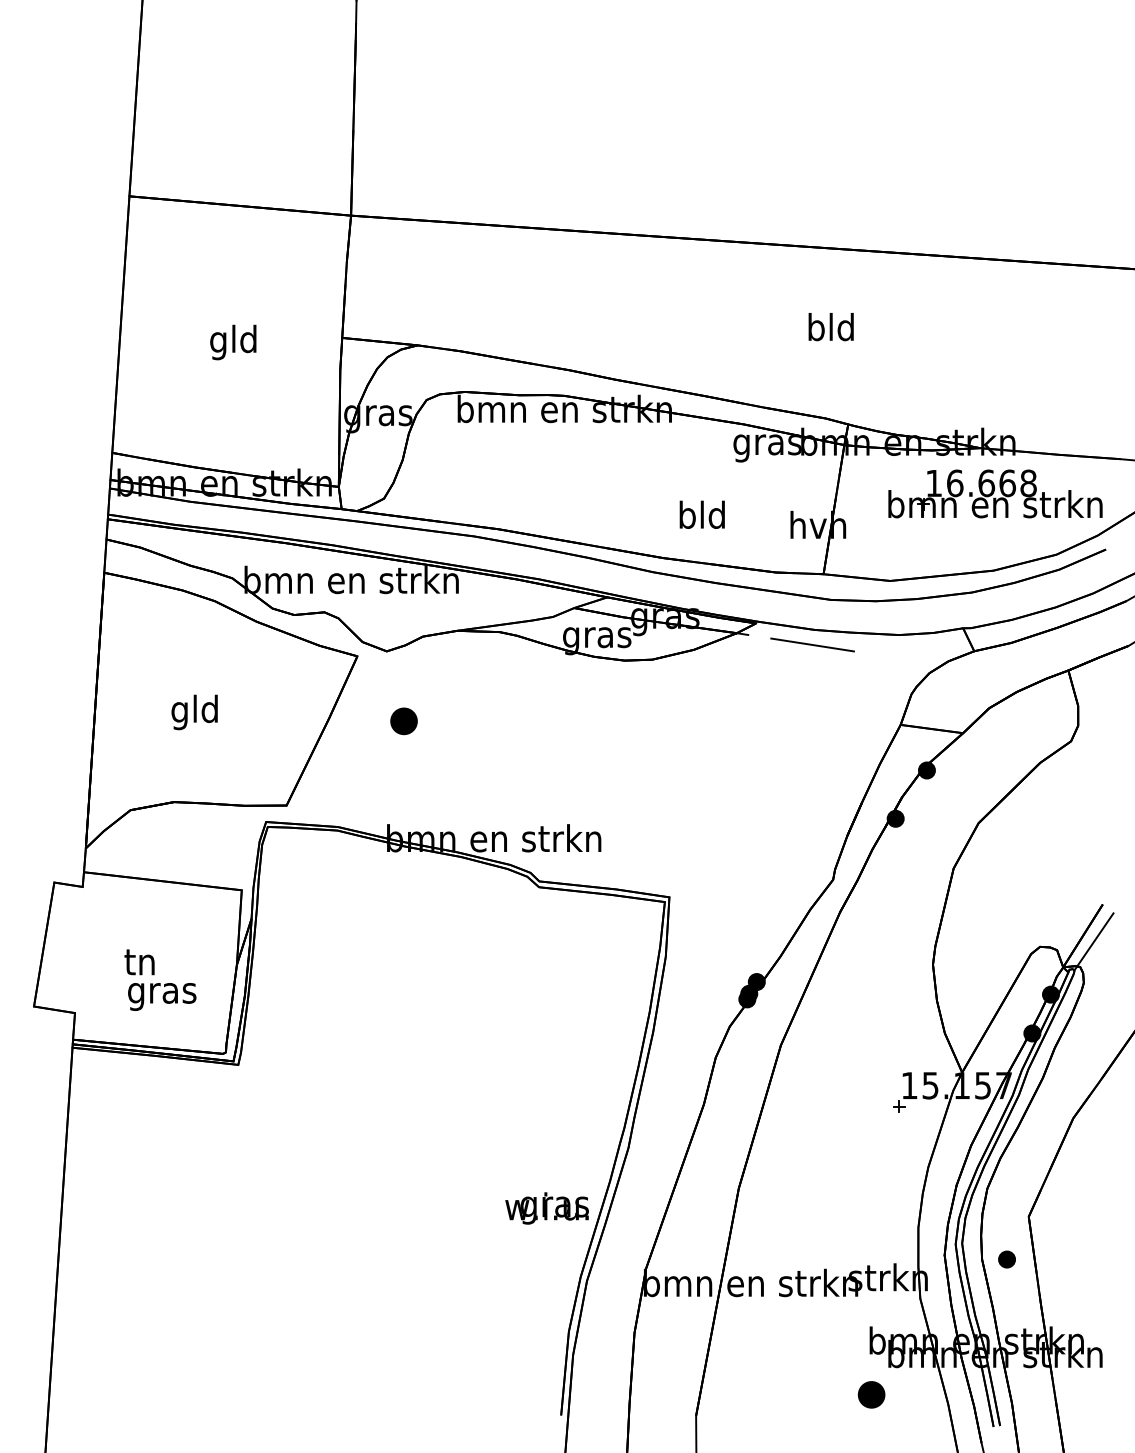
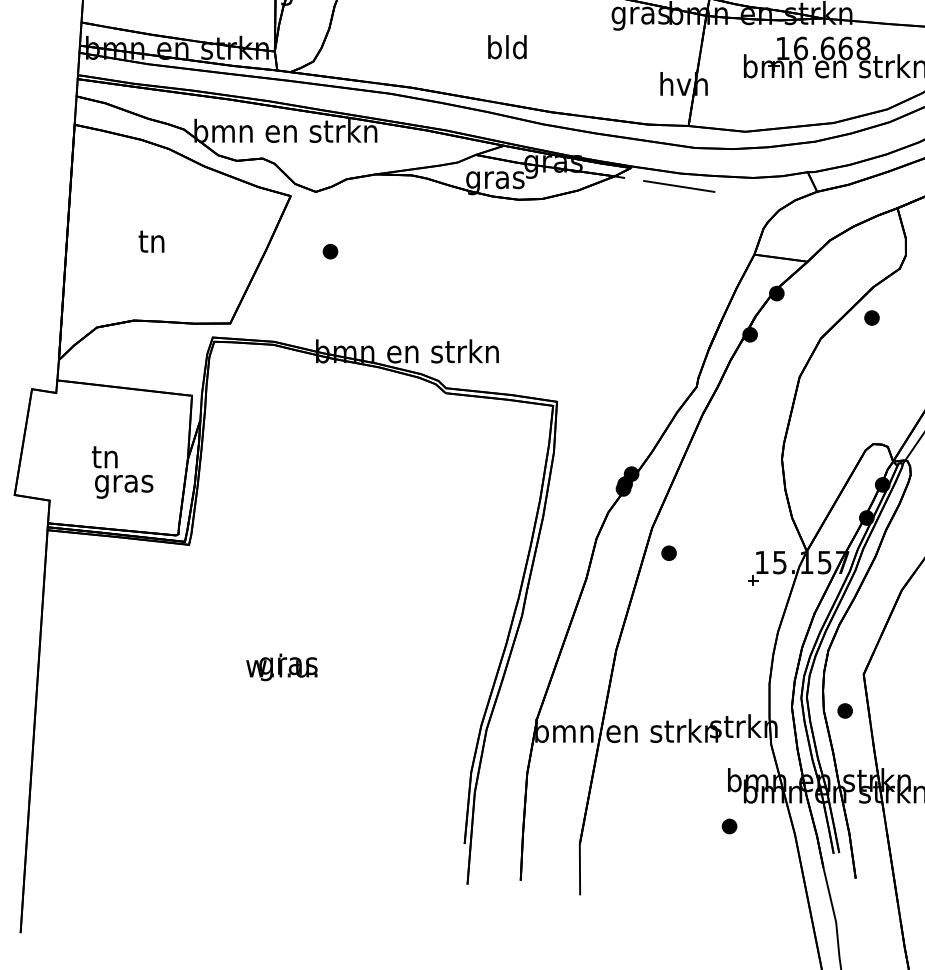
text: (701, 514) -> (506, 46), moved
text: (194, 712) -> (151, 244), gld -> tn
part: (403, 721) -> (330, 251), size x0.62
part: (1038, 799) -> (872, 318), added
part: (800, 1074) -> (668, 553), added
text: (546, 1208) -> (281, 667), moved
part: (871, 1394) -> (729, 826), size x0.62

